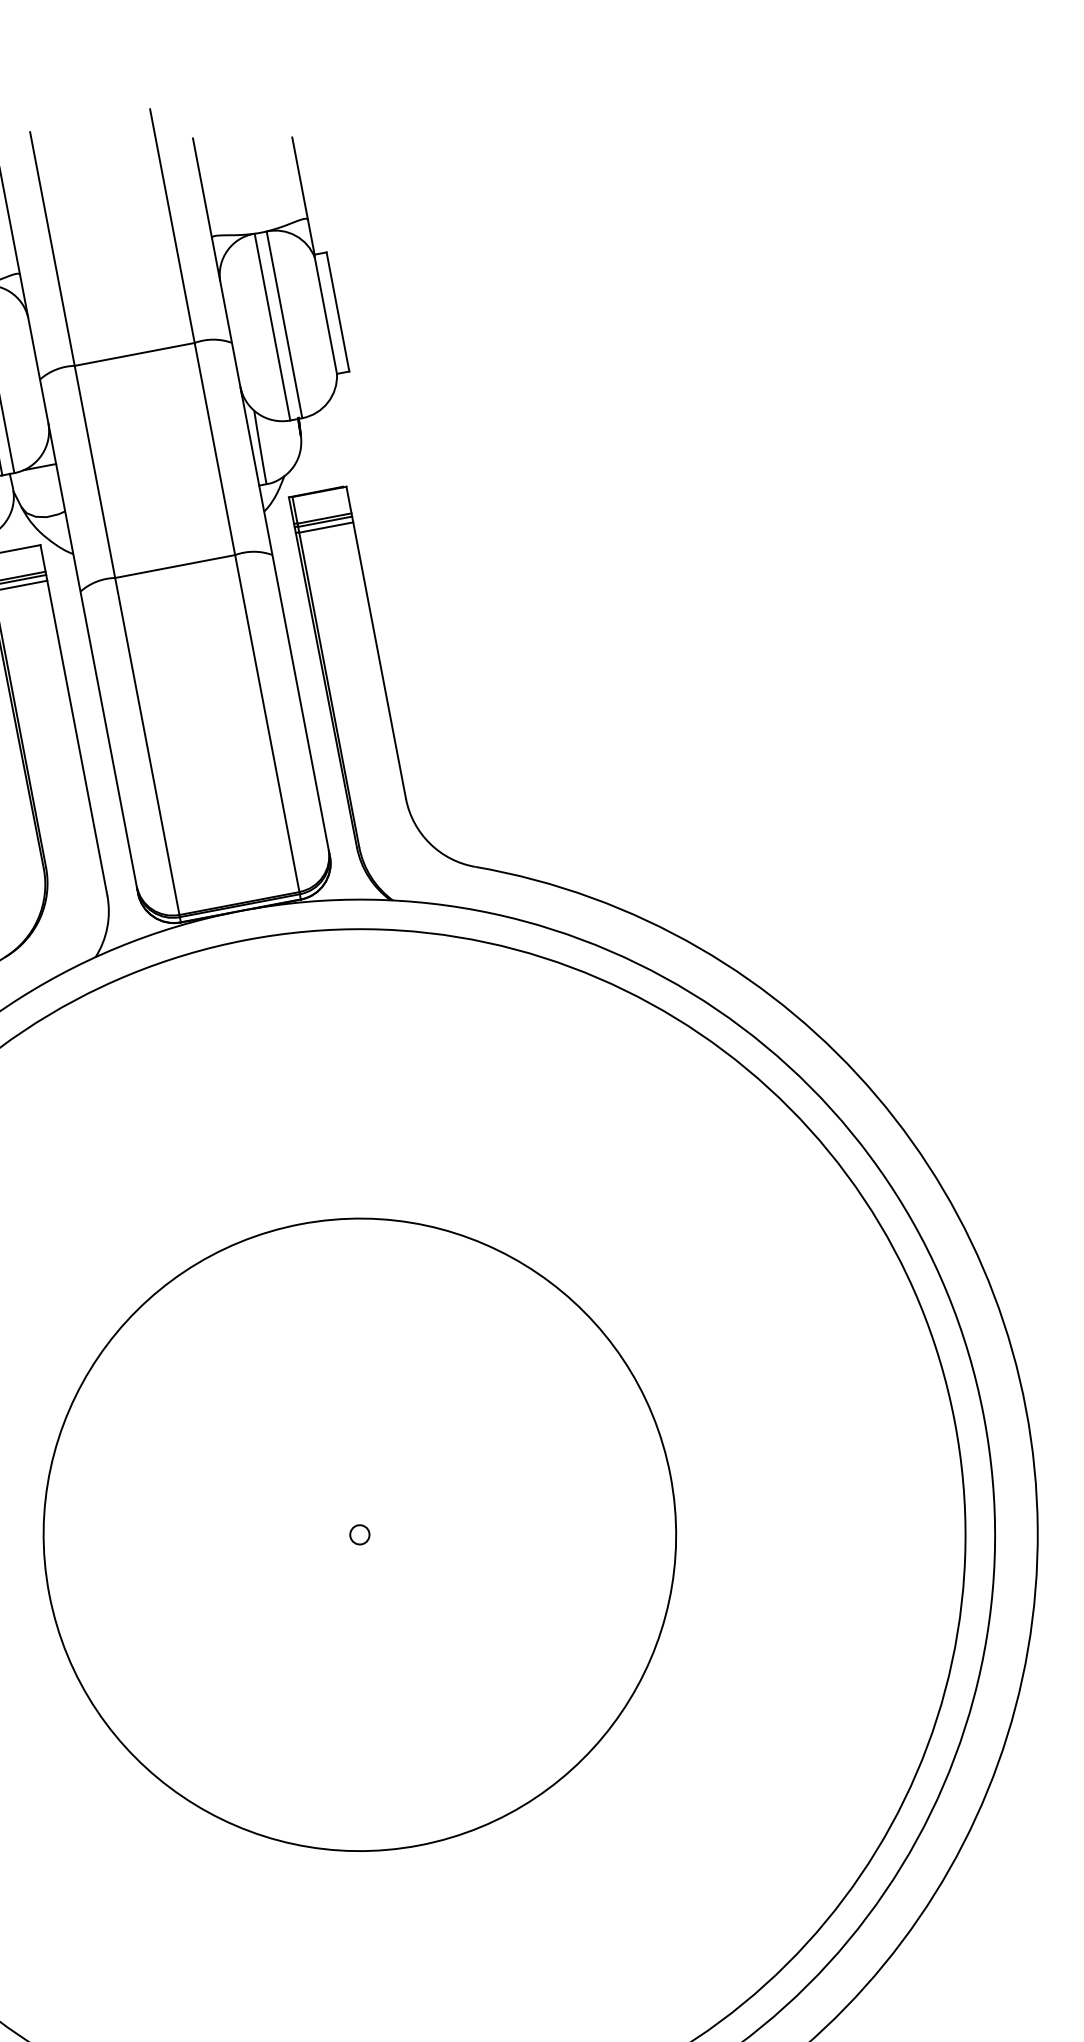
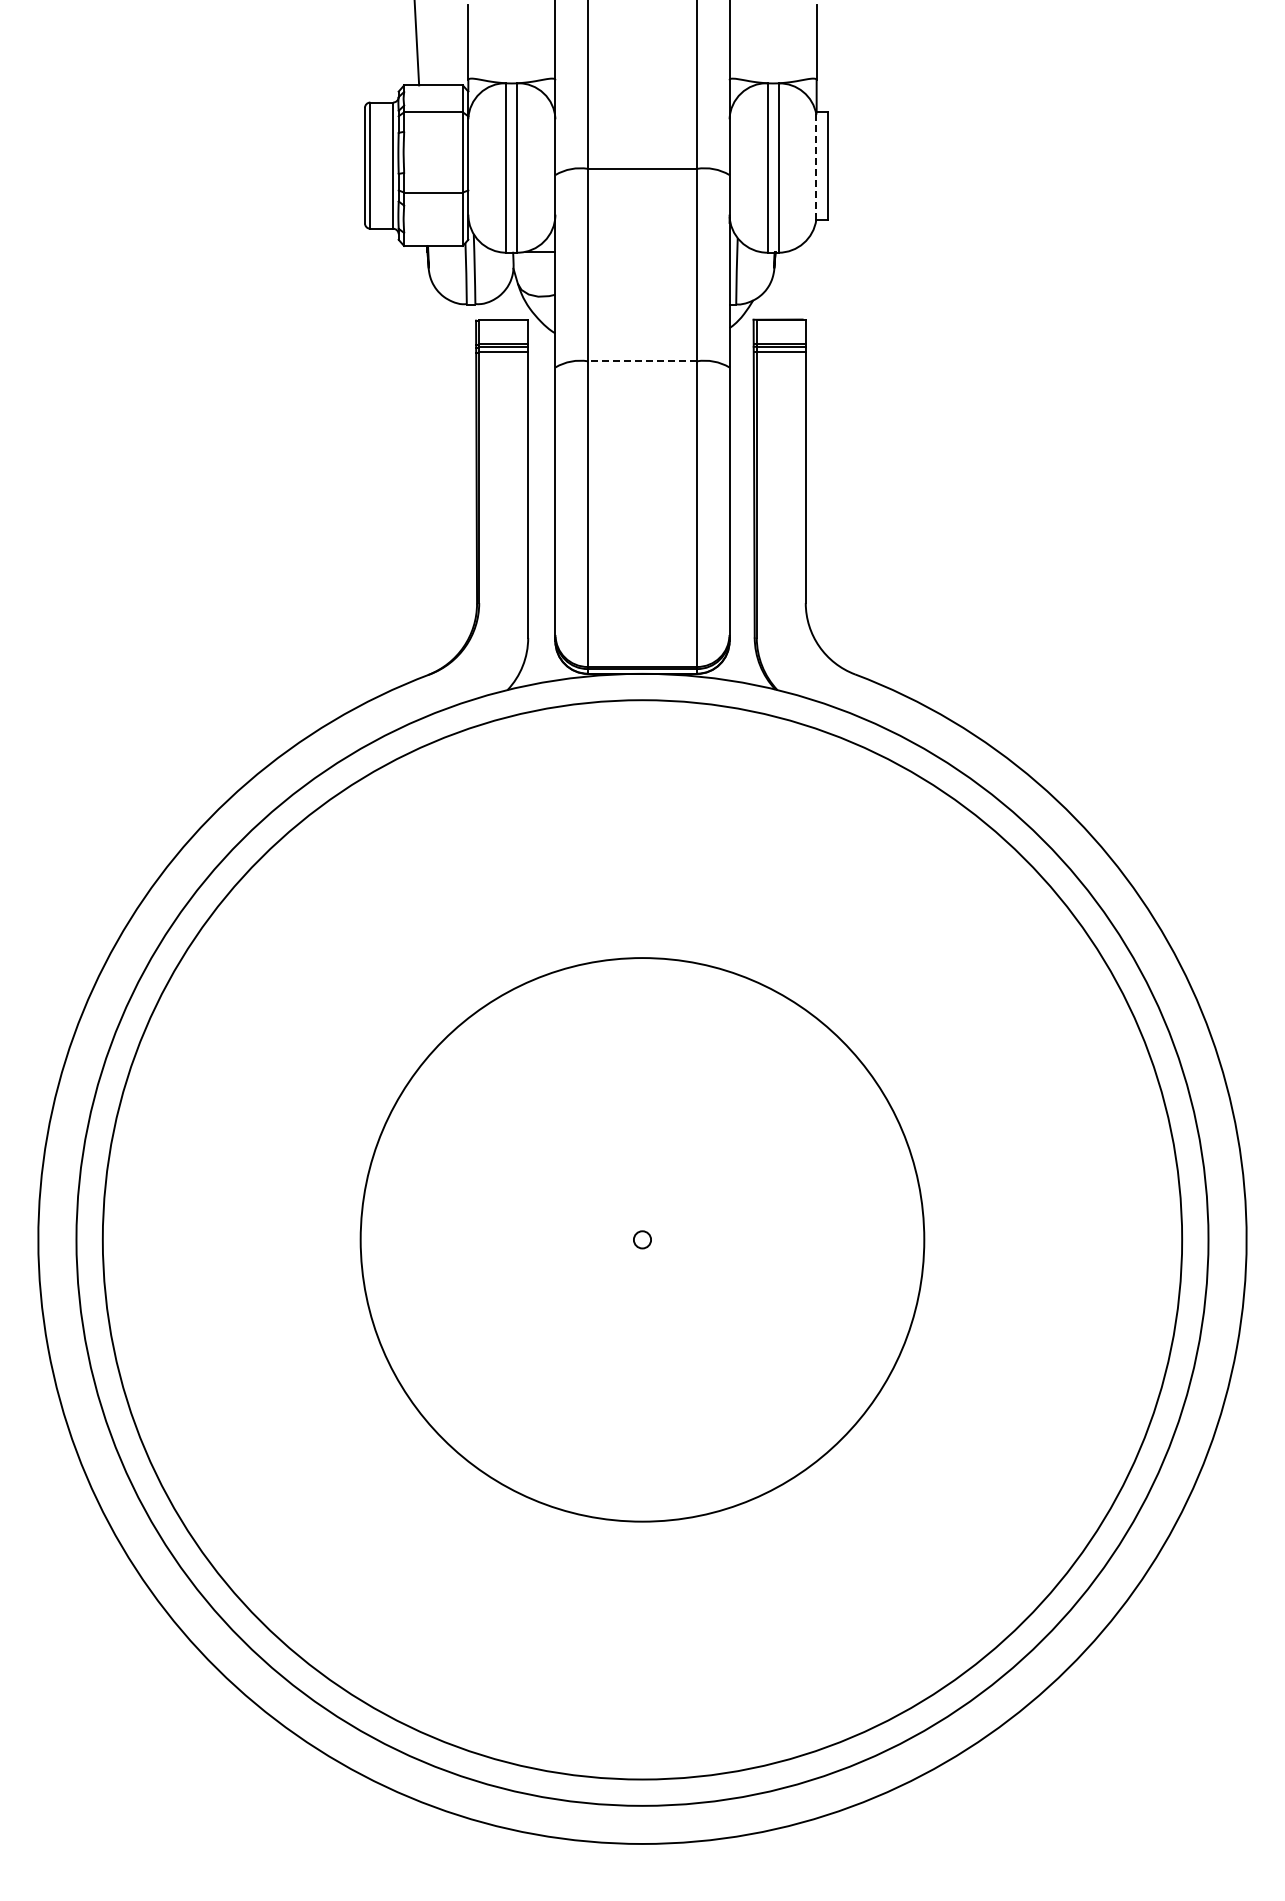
line: (326, 316) -> (816, 167), solid -> dashed
line: (175, 566) -> (642, 361), solid -> dashed

